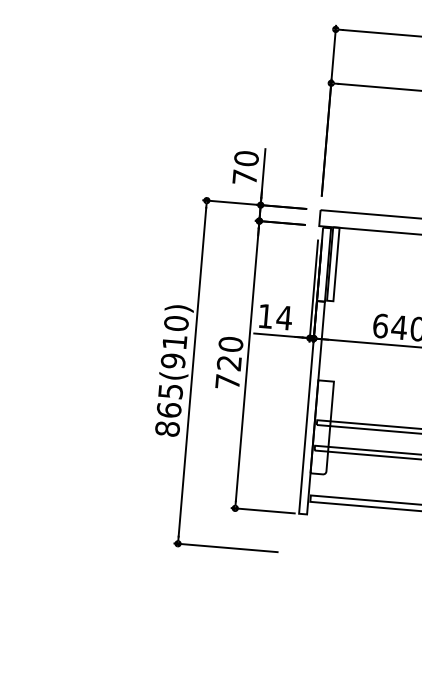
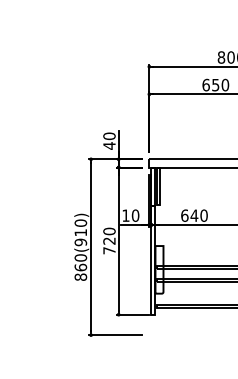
text: (245, 176) -> (109, 145), 70 -> 40
text: (284, 317) -> (135, 215), 14 -> 10
text: (170, 390) -> (80, 257), 865(910) -> 860(910)

